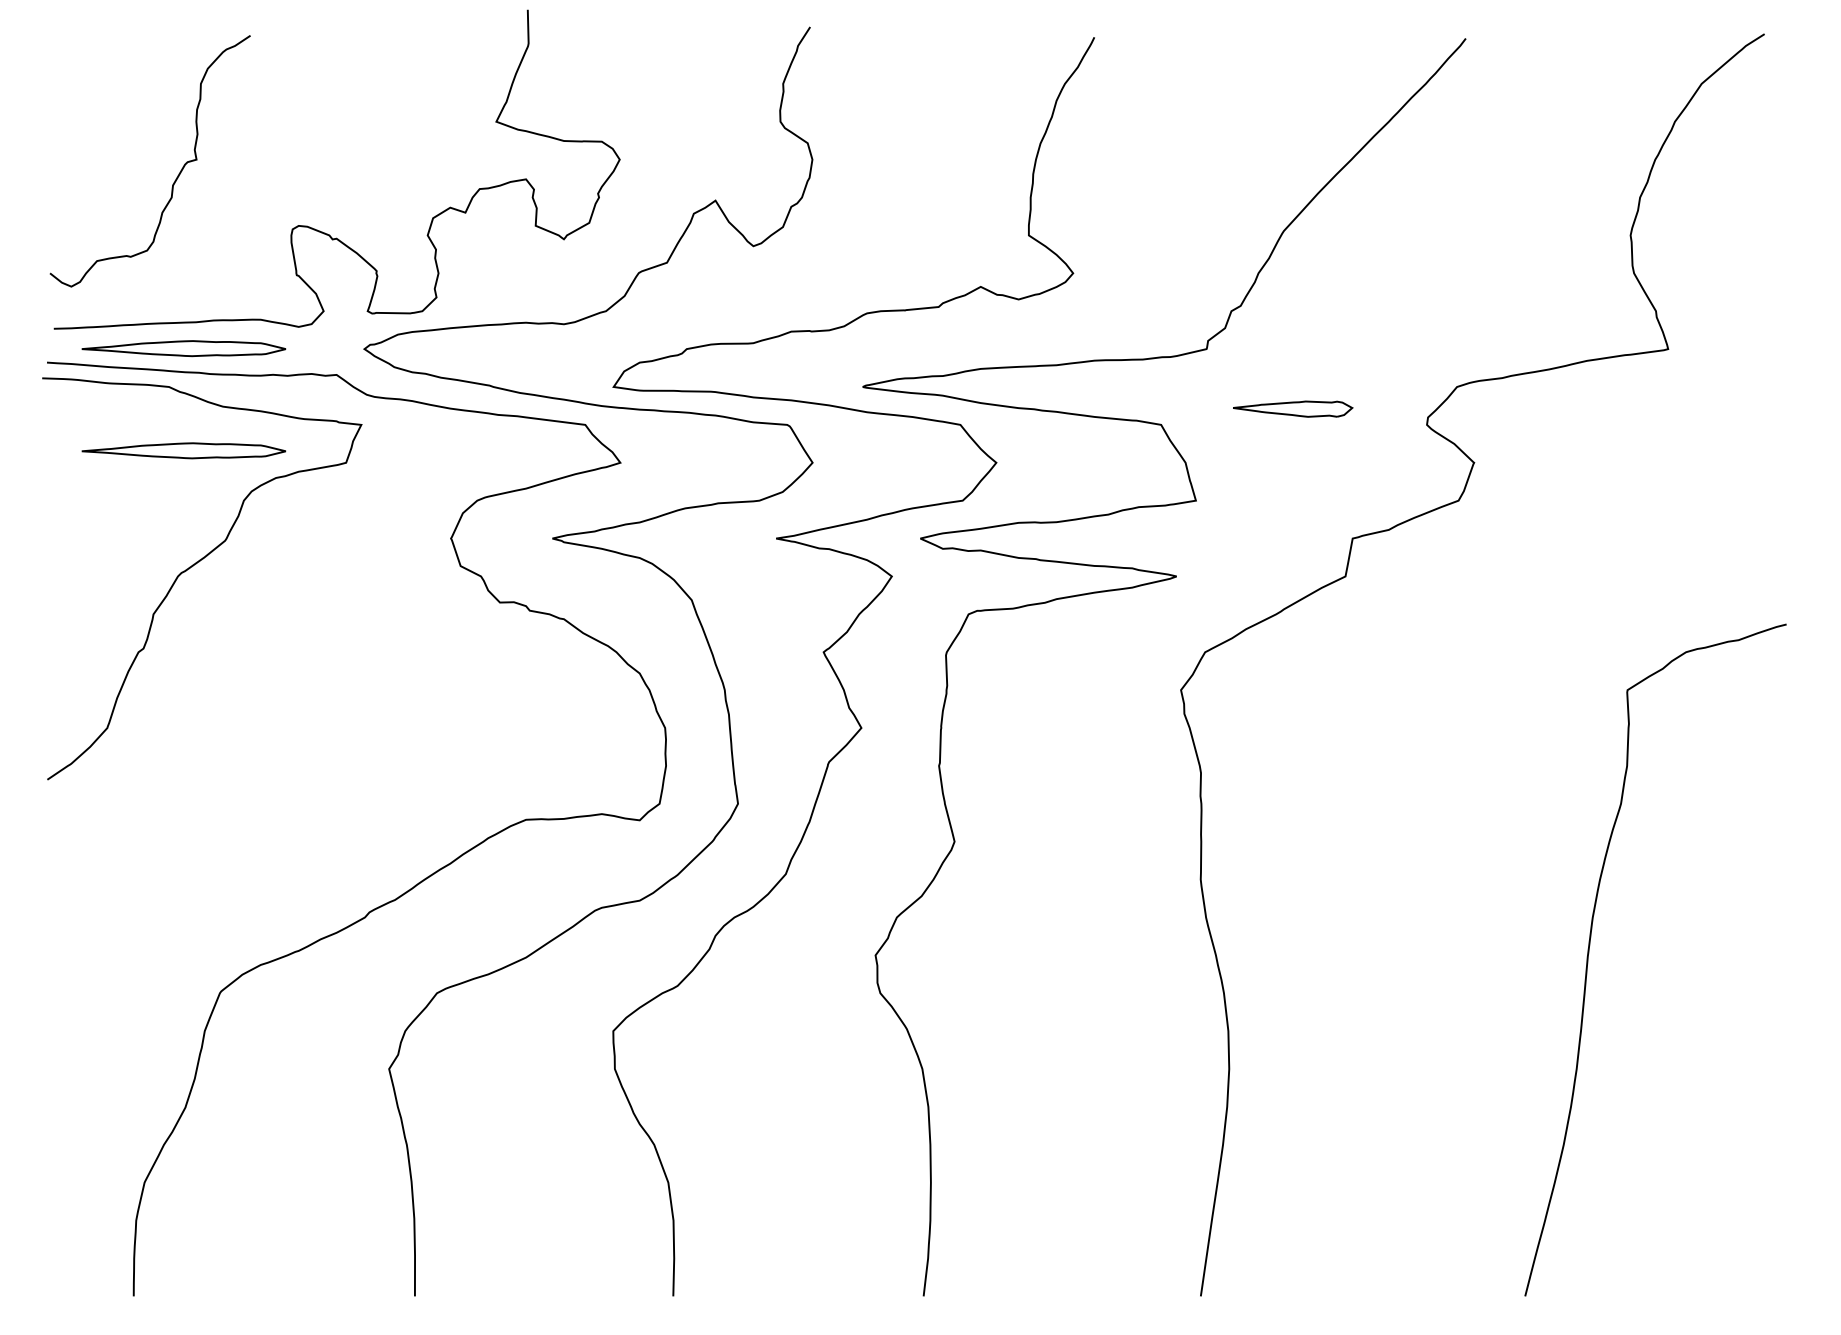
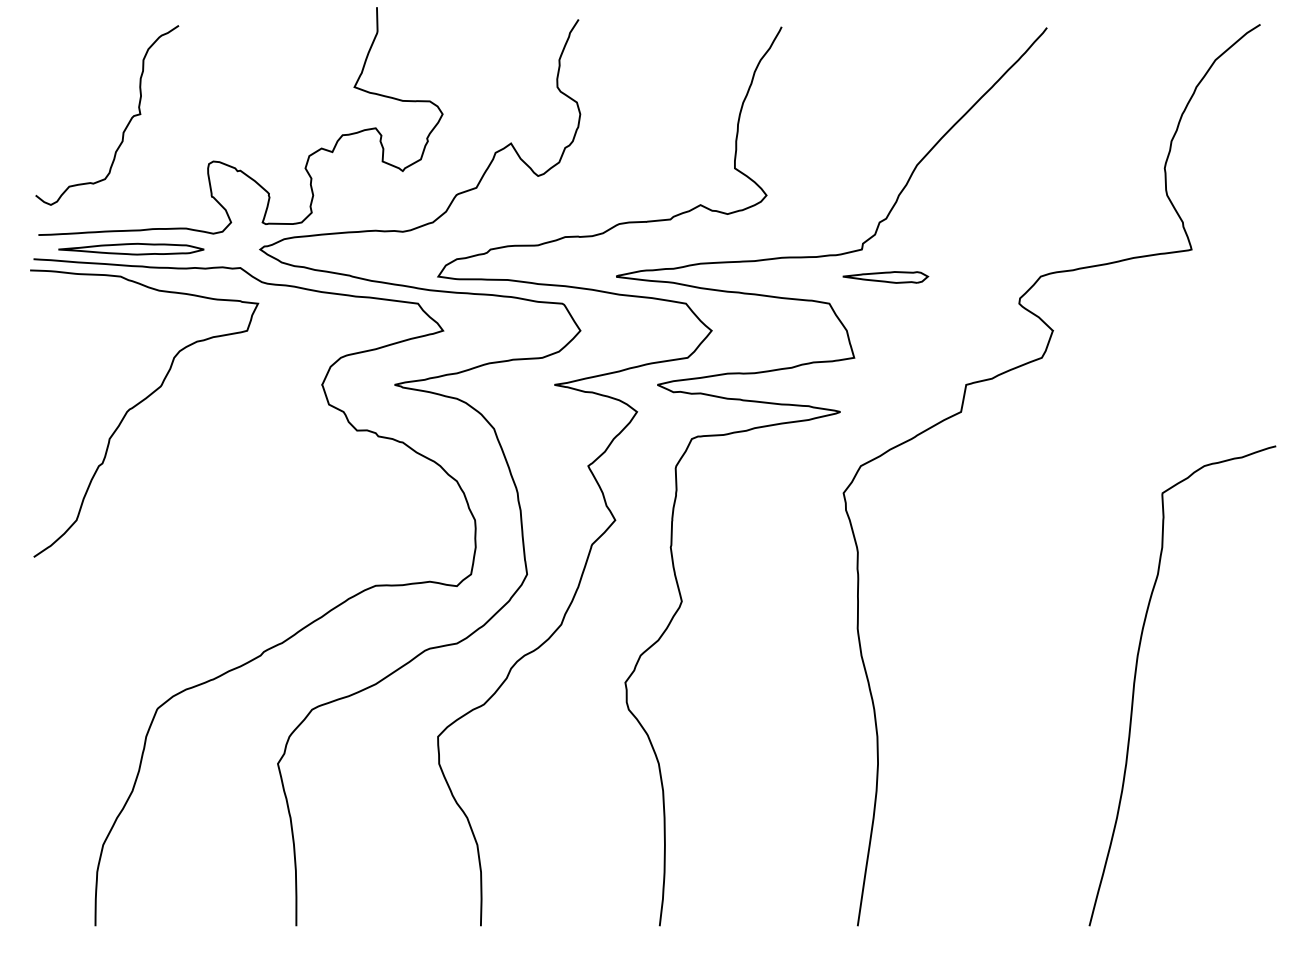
part: (1292, 409) -> (885, 277), moved
part: (184, 449) -> (131, 321), removed

